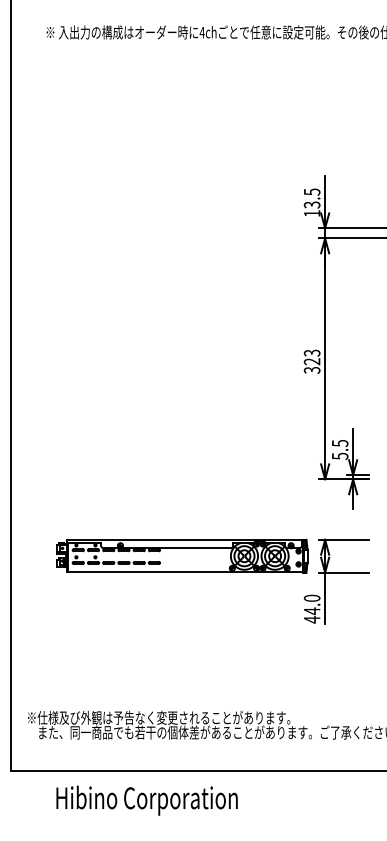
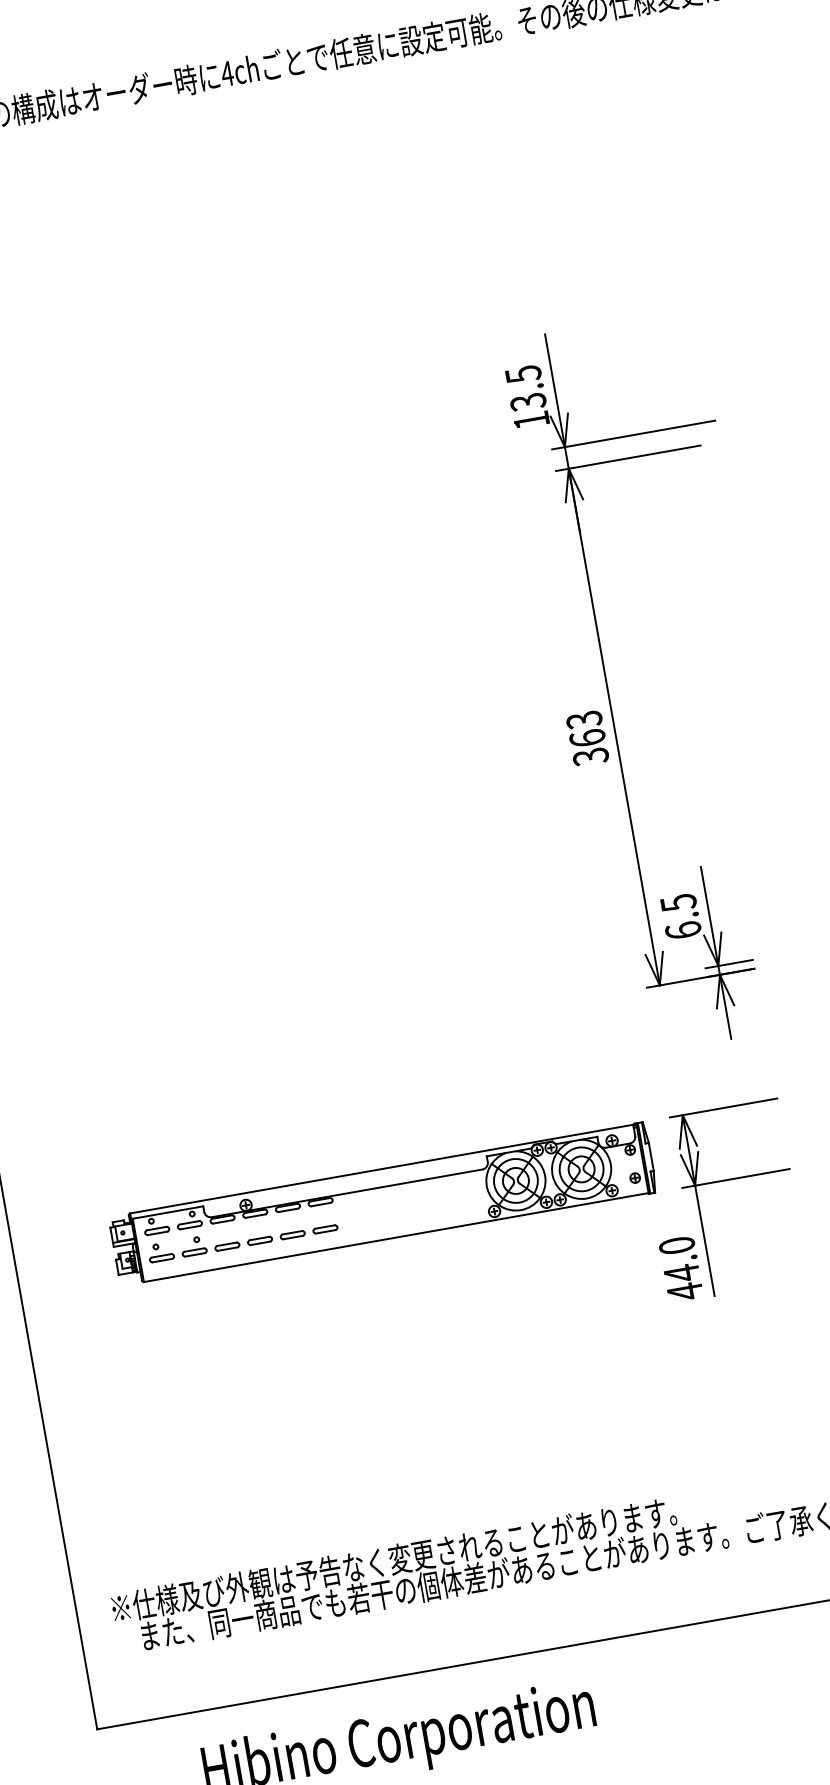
text: (311, 361) -> (586, 737), 323 -> 363
text: (339, 455) -> (681, 928), 5.5 -> 6.5

